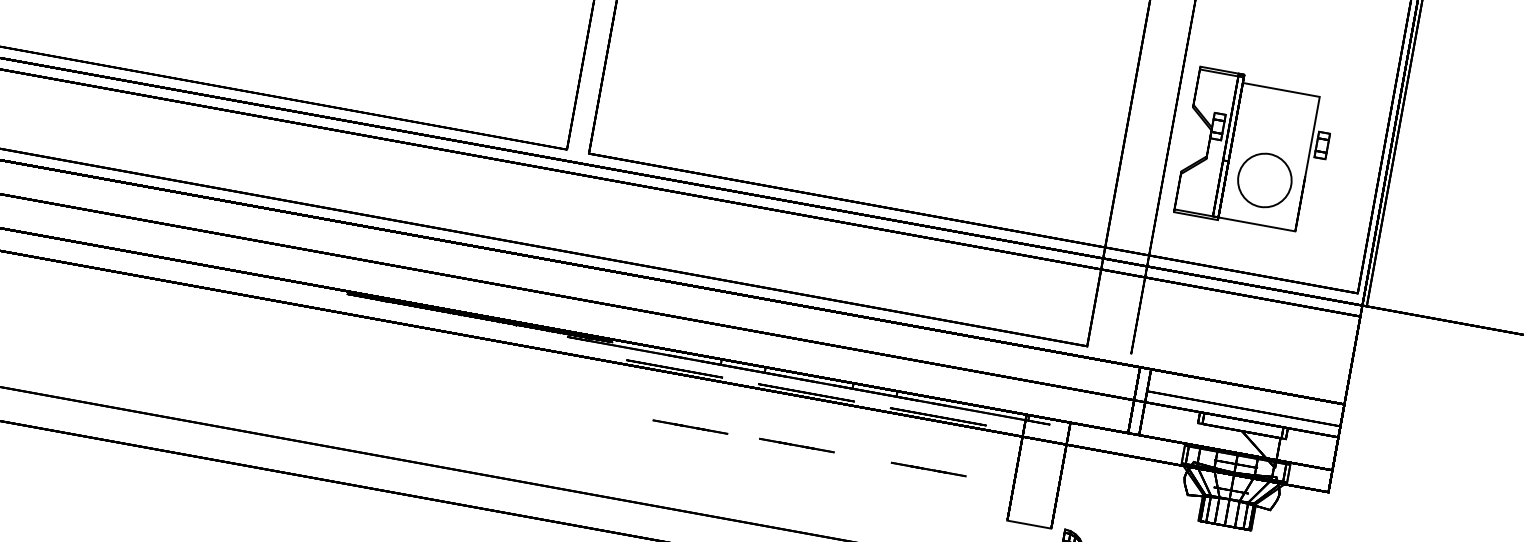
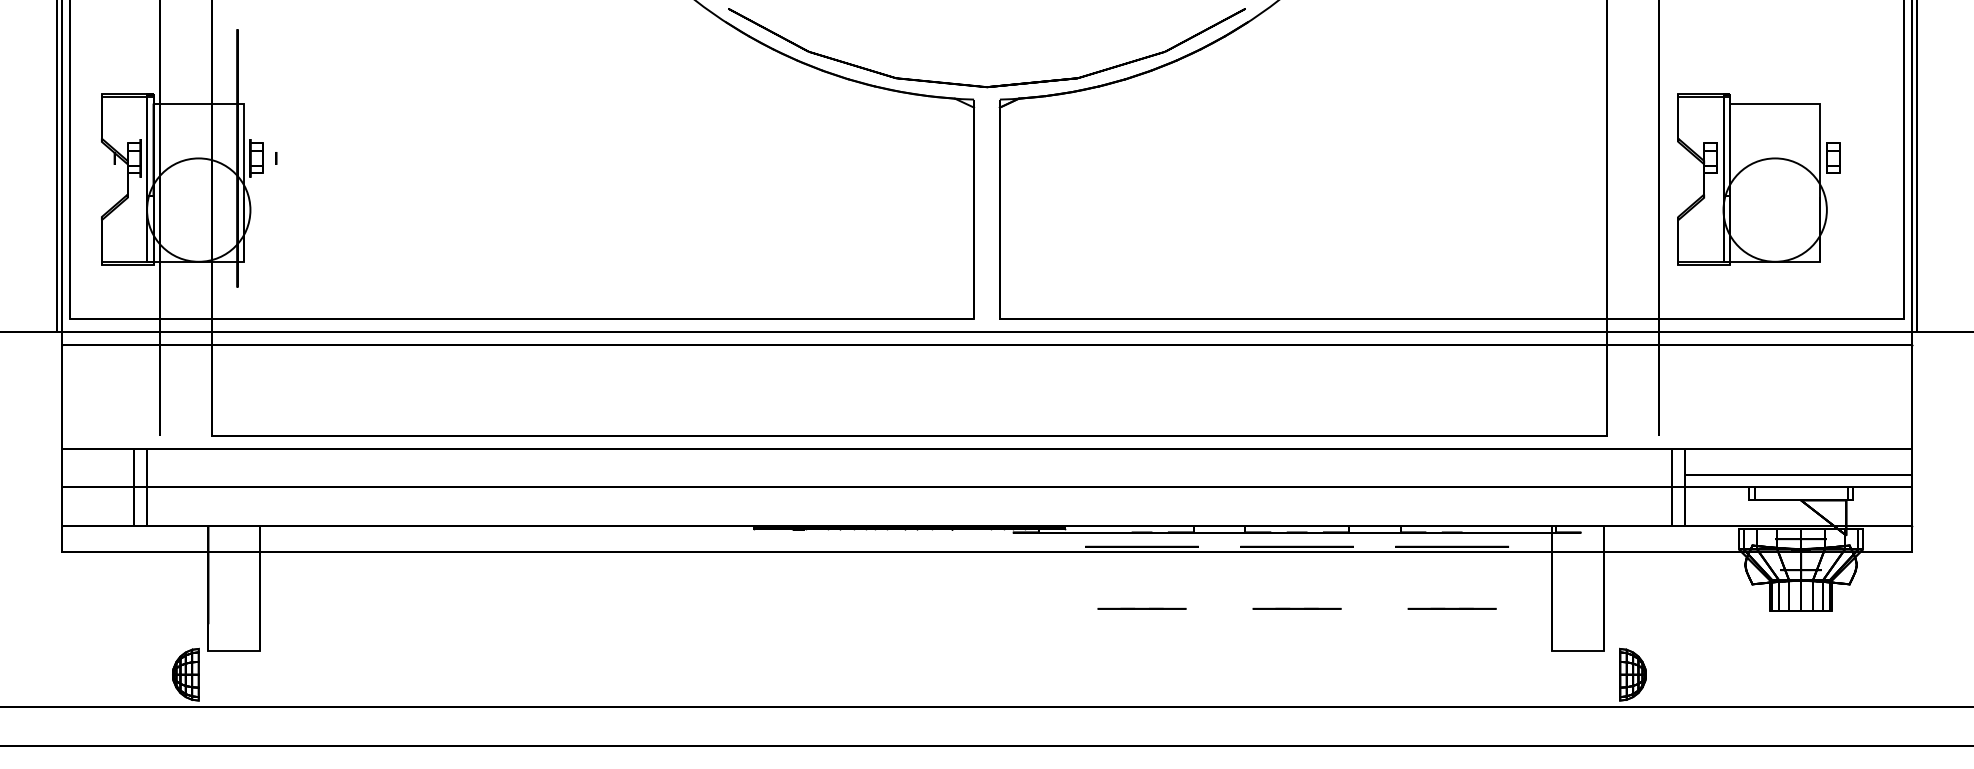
circle: (1264, 179) -> (1774, 209), size x1.67
line: (690, 426) -> (1141, 608), moved

